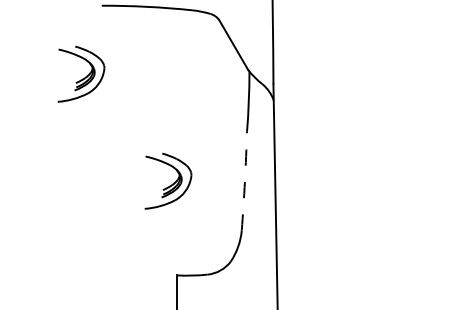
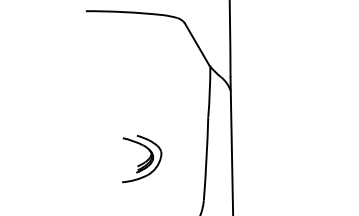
part: (81, 73) -> (68, 68), removed
arc: (244, 181) -> (206, 159), dashed -> solid

